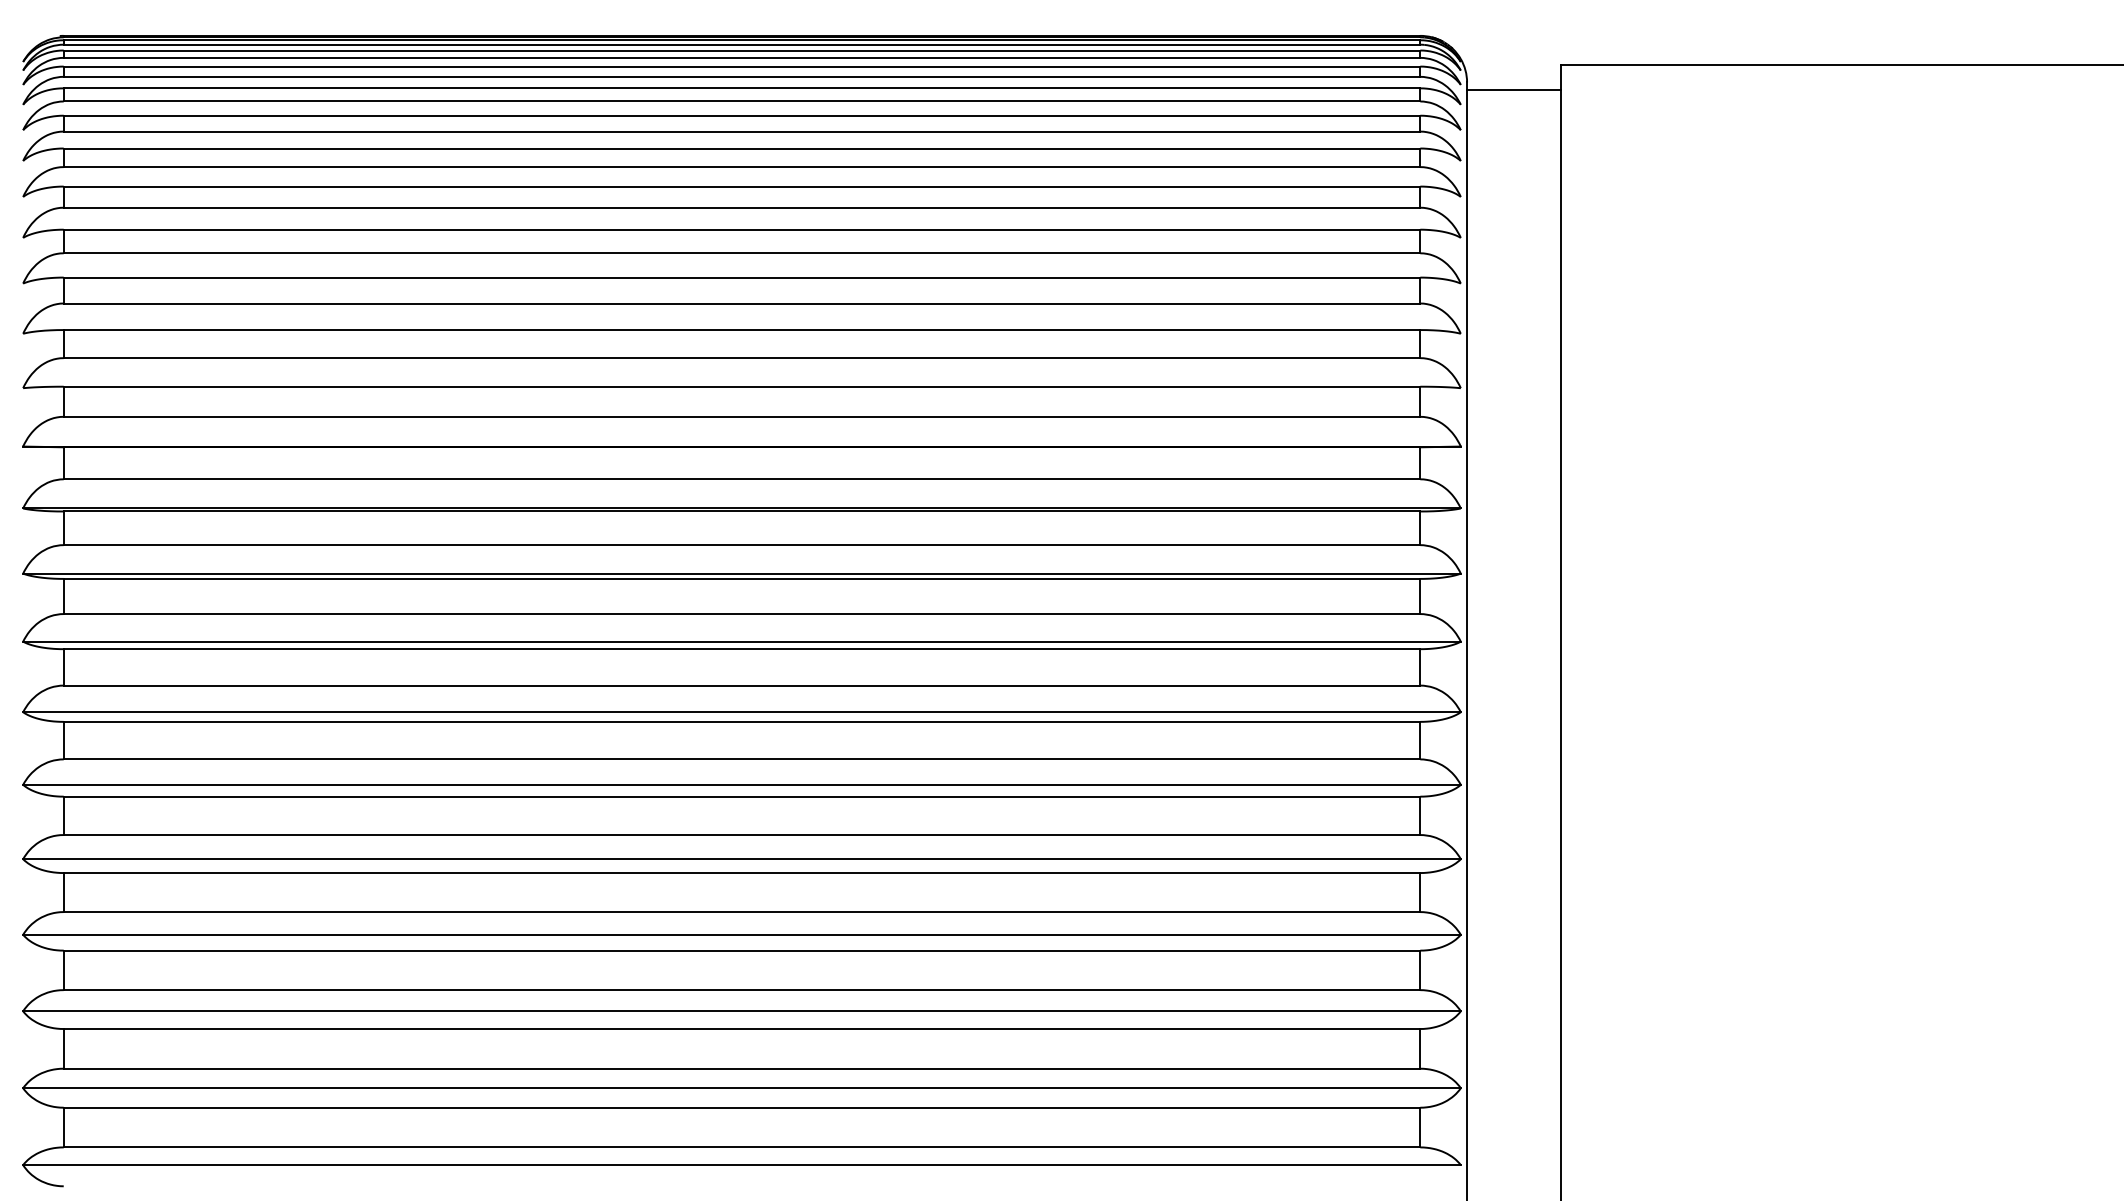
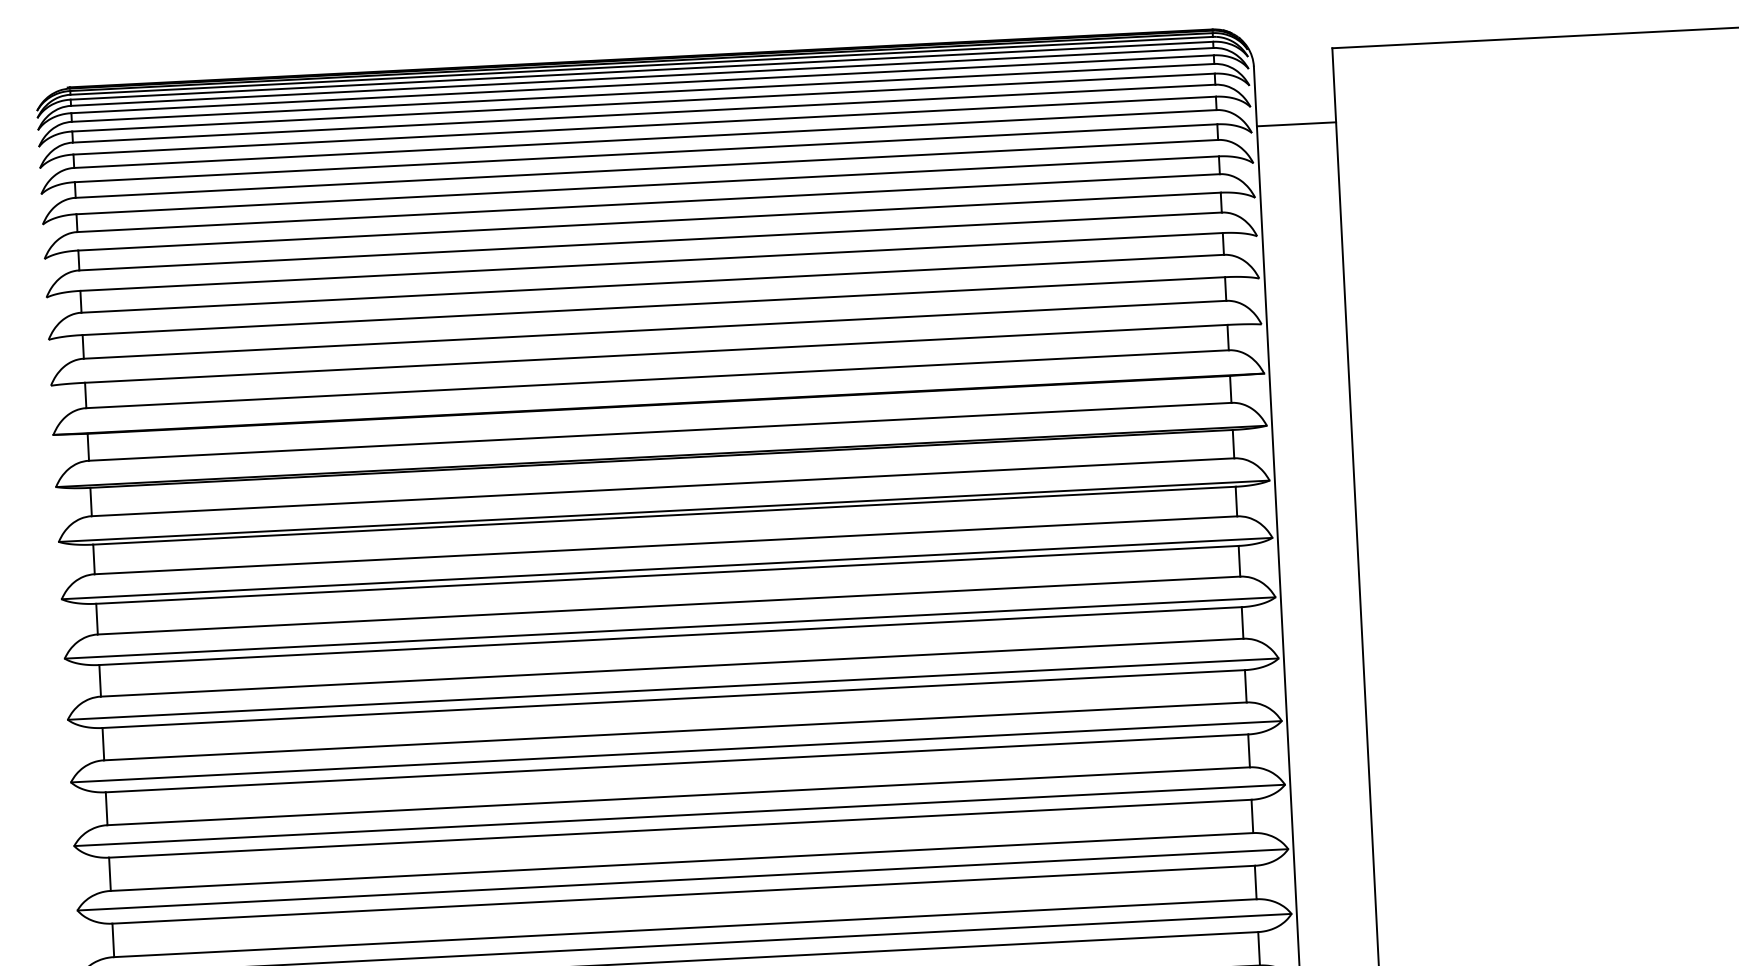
line: (1514, 90) -> (1296, 124), moved

